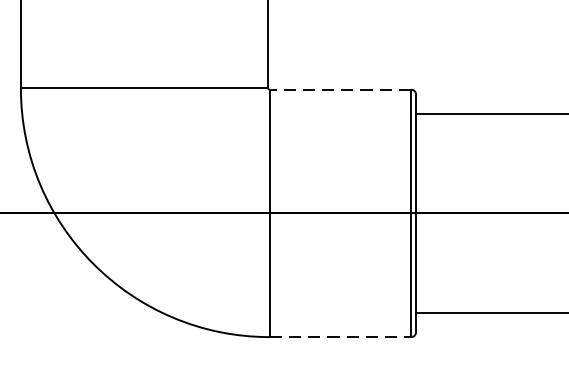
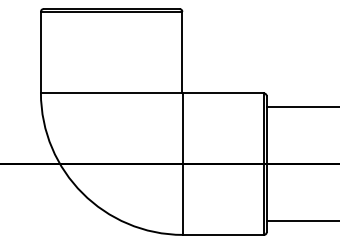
line: (340, 89) -> (223, 93), dashed -> solid
line: (342, 336) -> (224, 234), dashed -> solid

